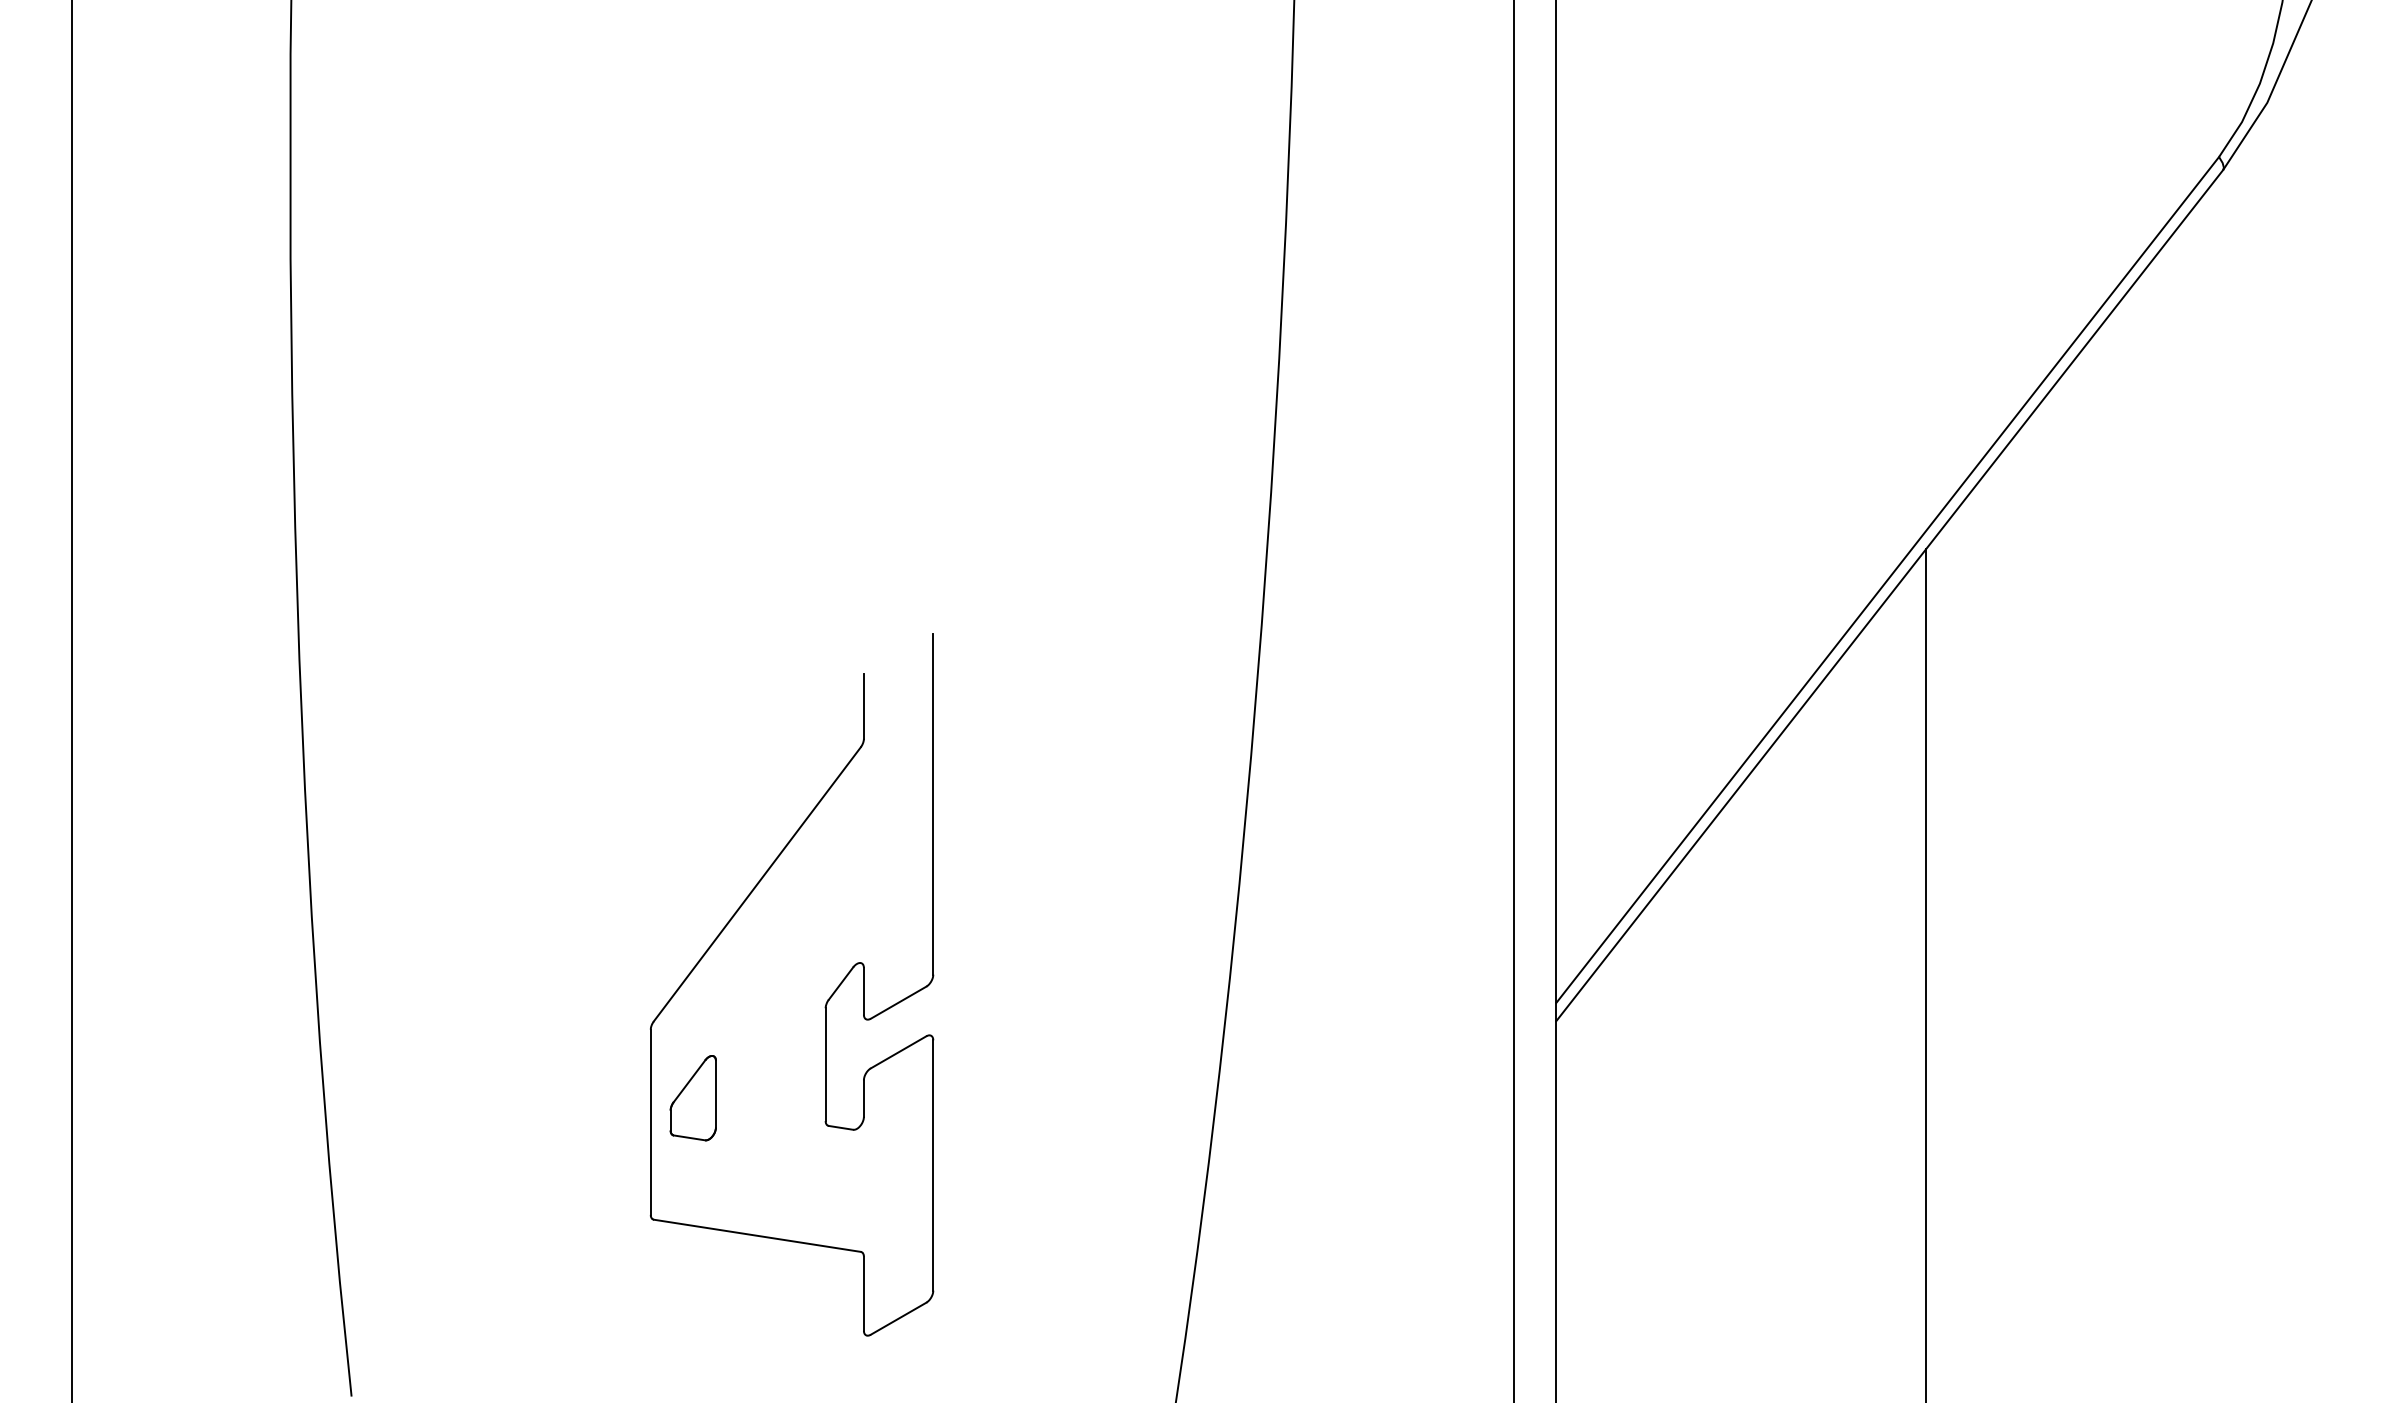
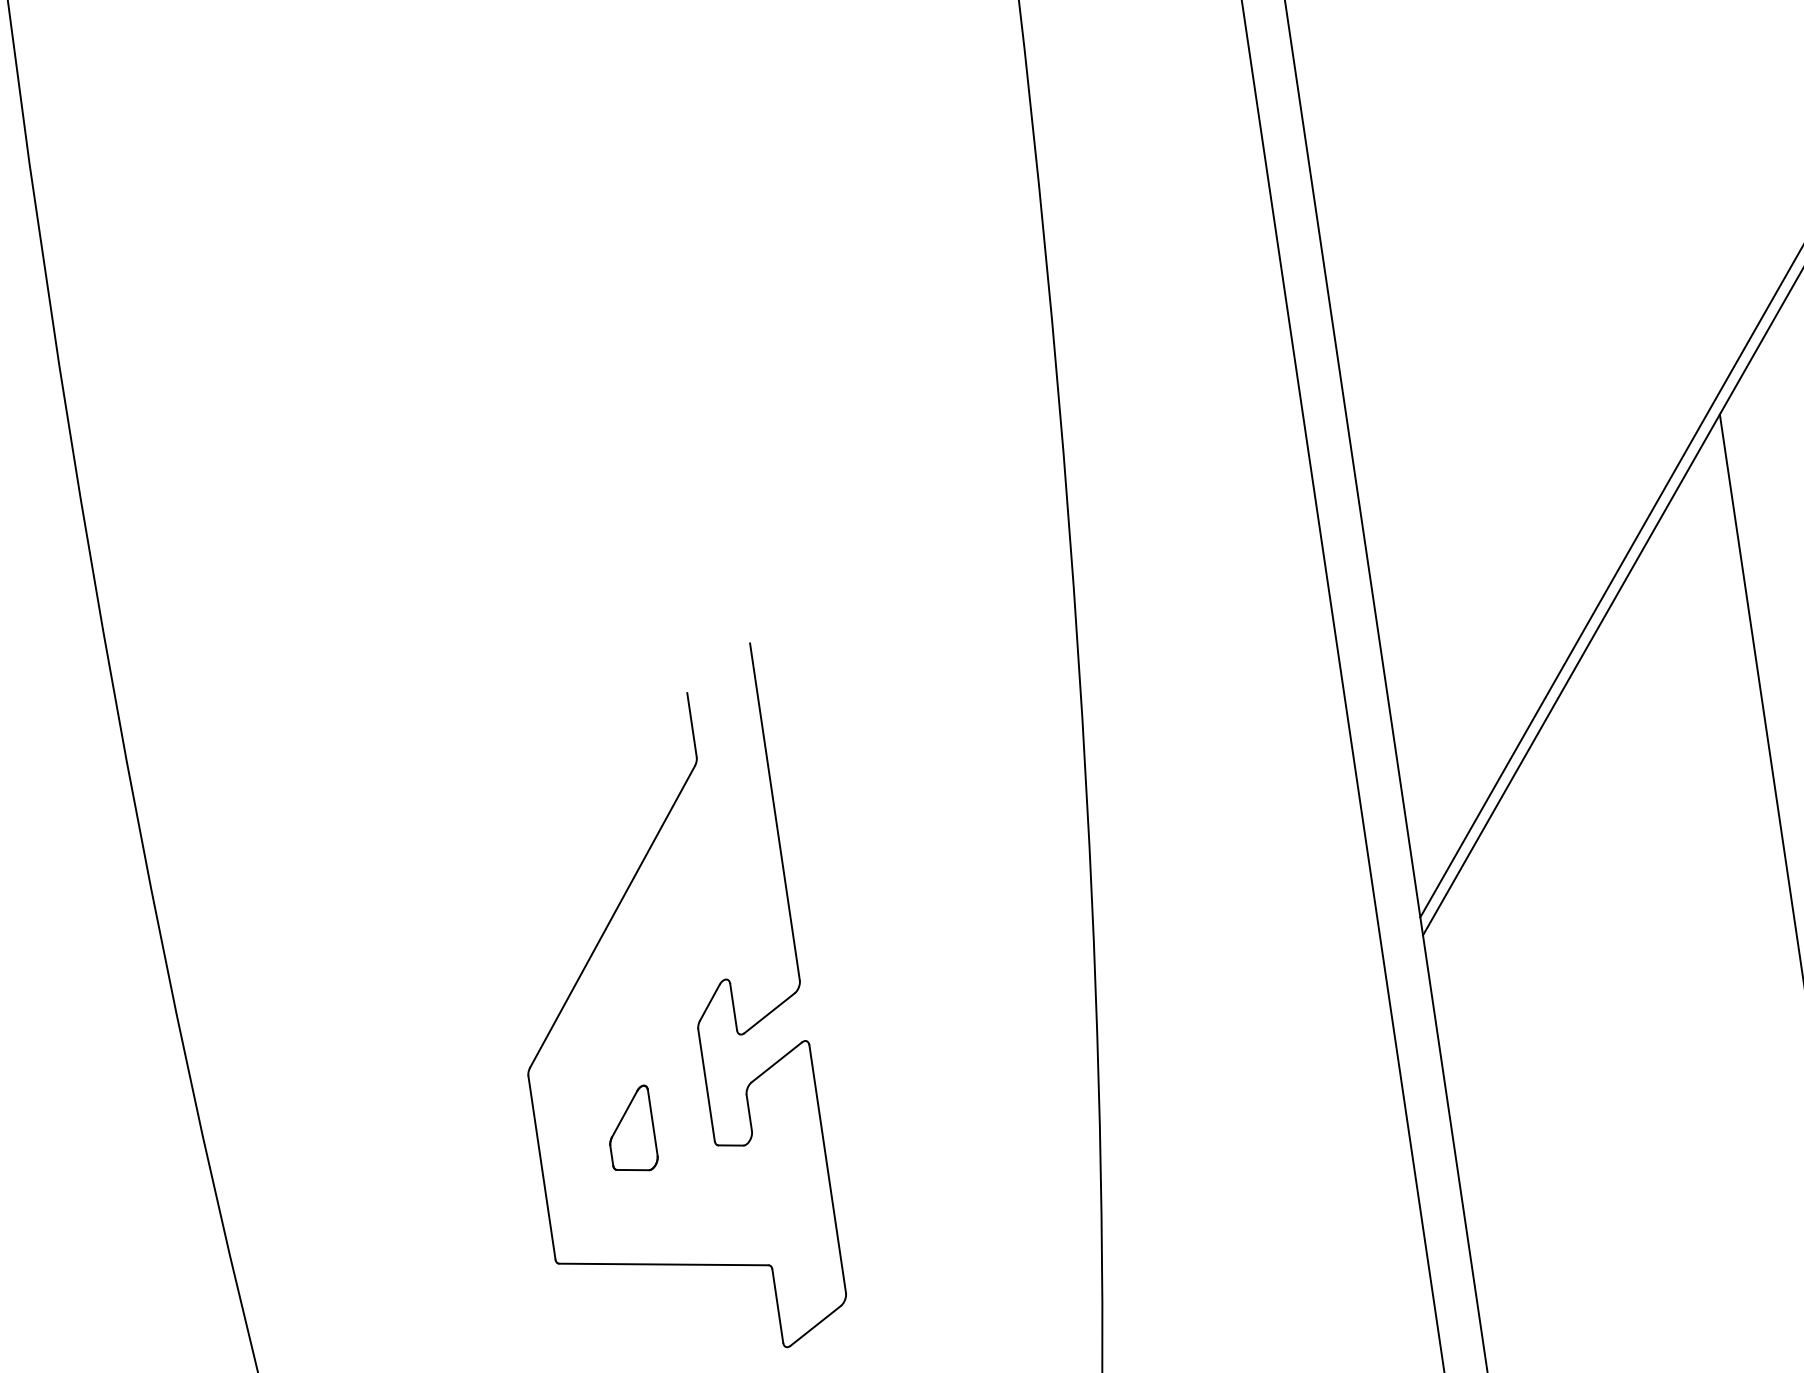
part: (692, 1098) -> (630, 1130), moved

